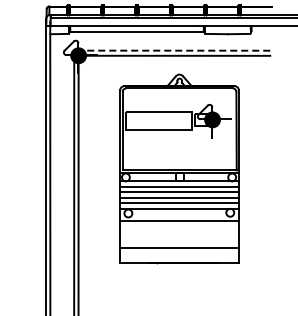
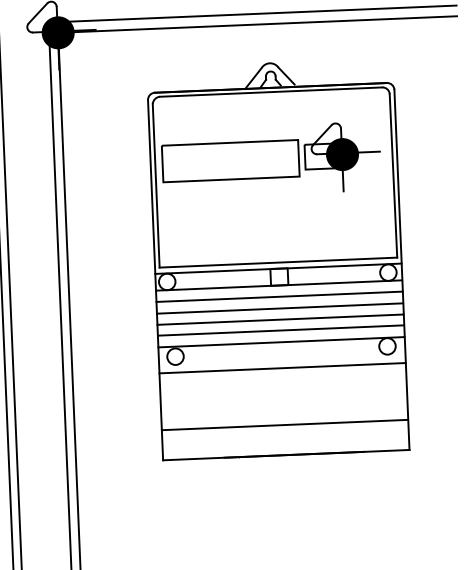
line: (175, 50) -> (259, 13), dashed -> solid

